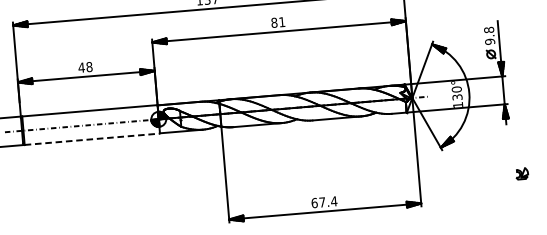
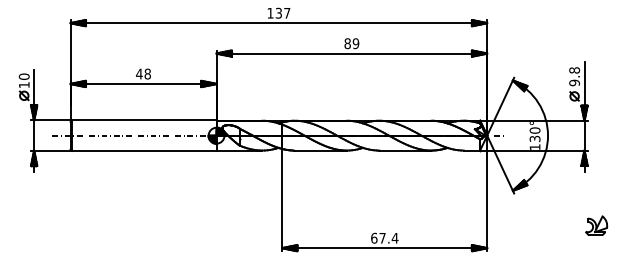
text: (281, 22) -> (355, 43), 81 -> 89
line: (92, 138) -> (144, 150), dashed -> solid
part: (521, 173) -> (596, 225), size x1.67

